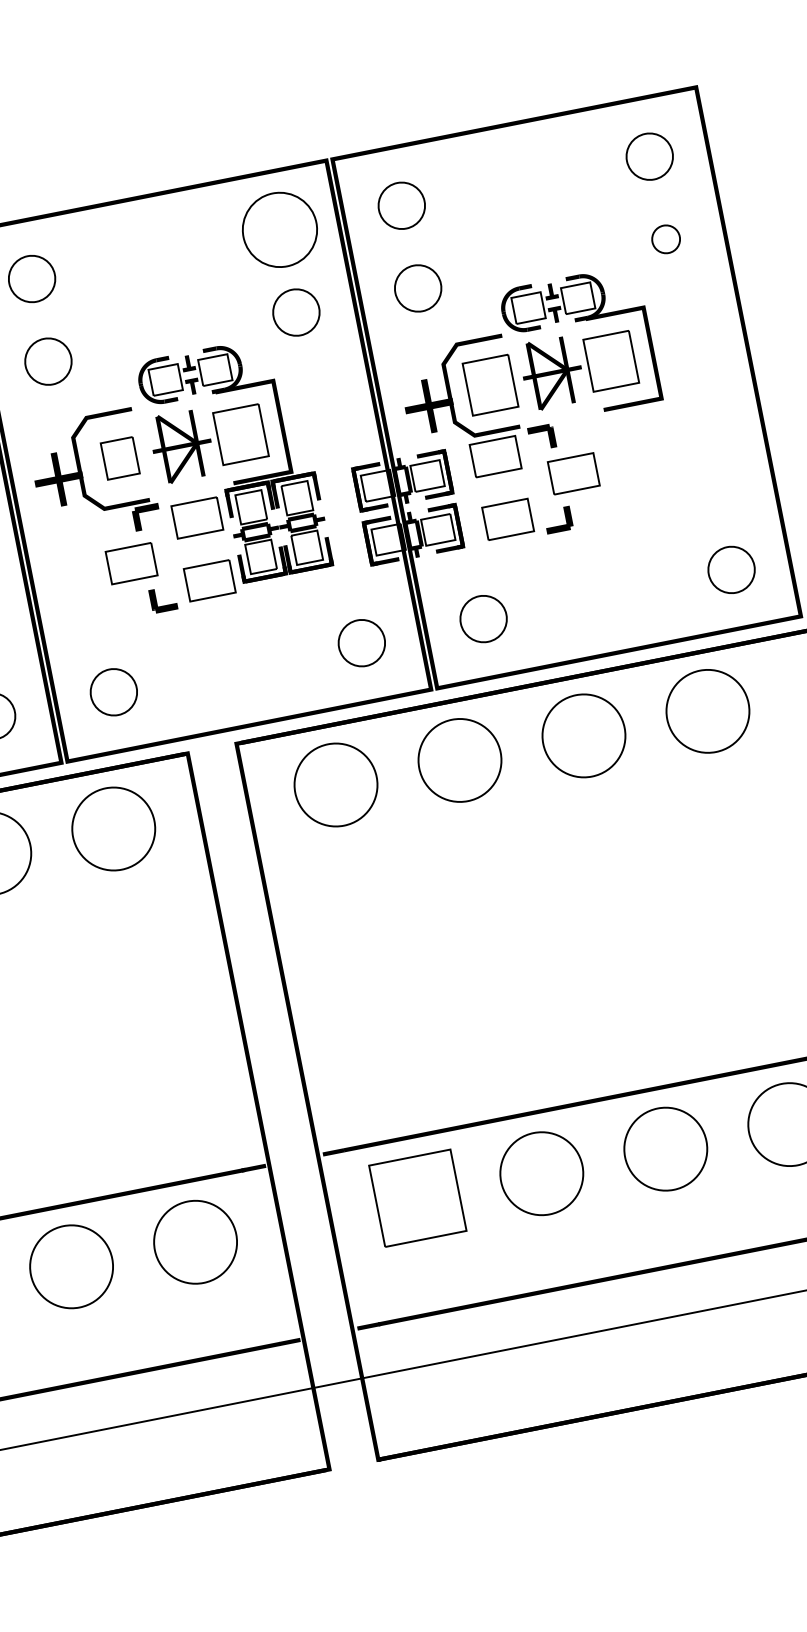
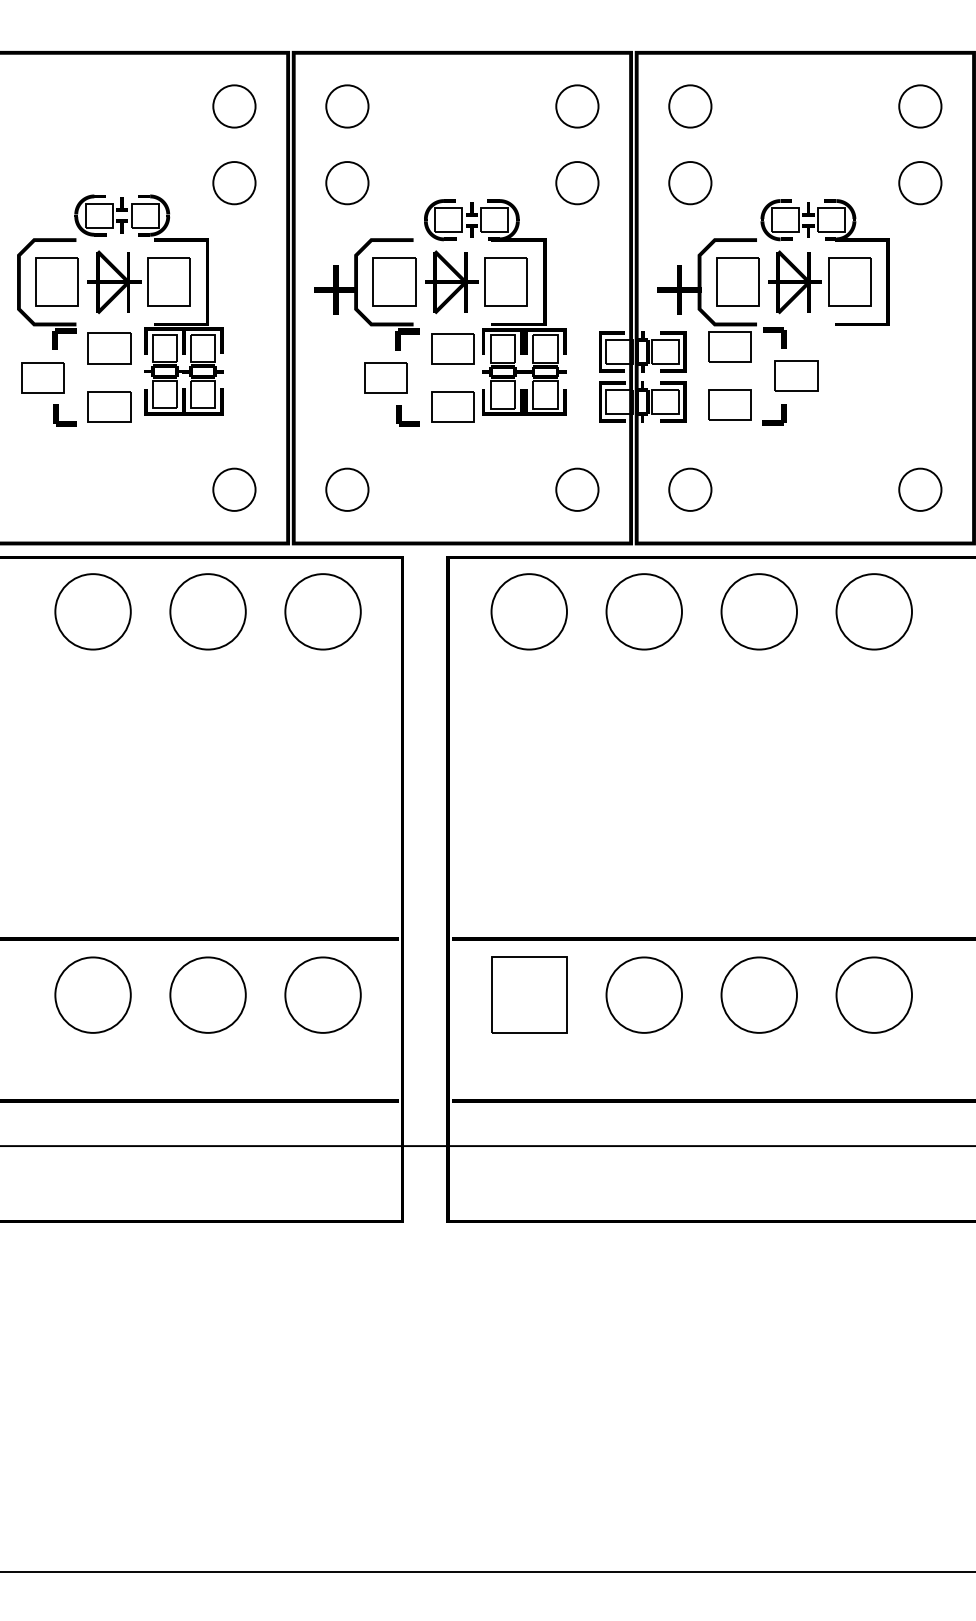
circle: (280, 229) -> (577, 106), size x0.62
circle: (666, 239) -> (920, 183), size x1.67
part: (120, 457) -> (394, 281), size x1.43

